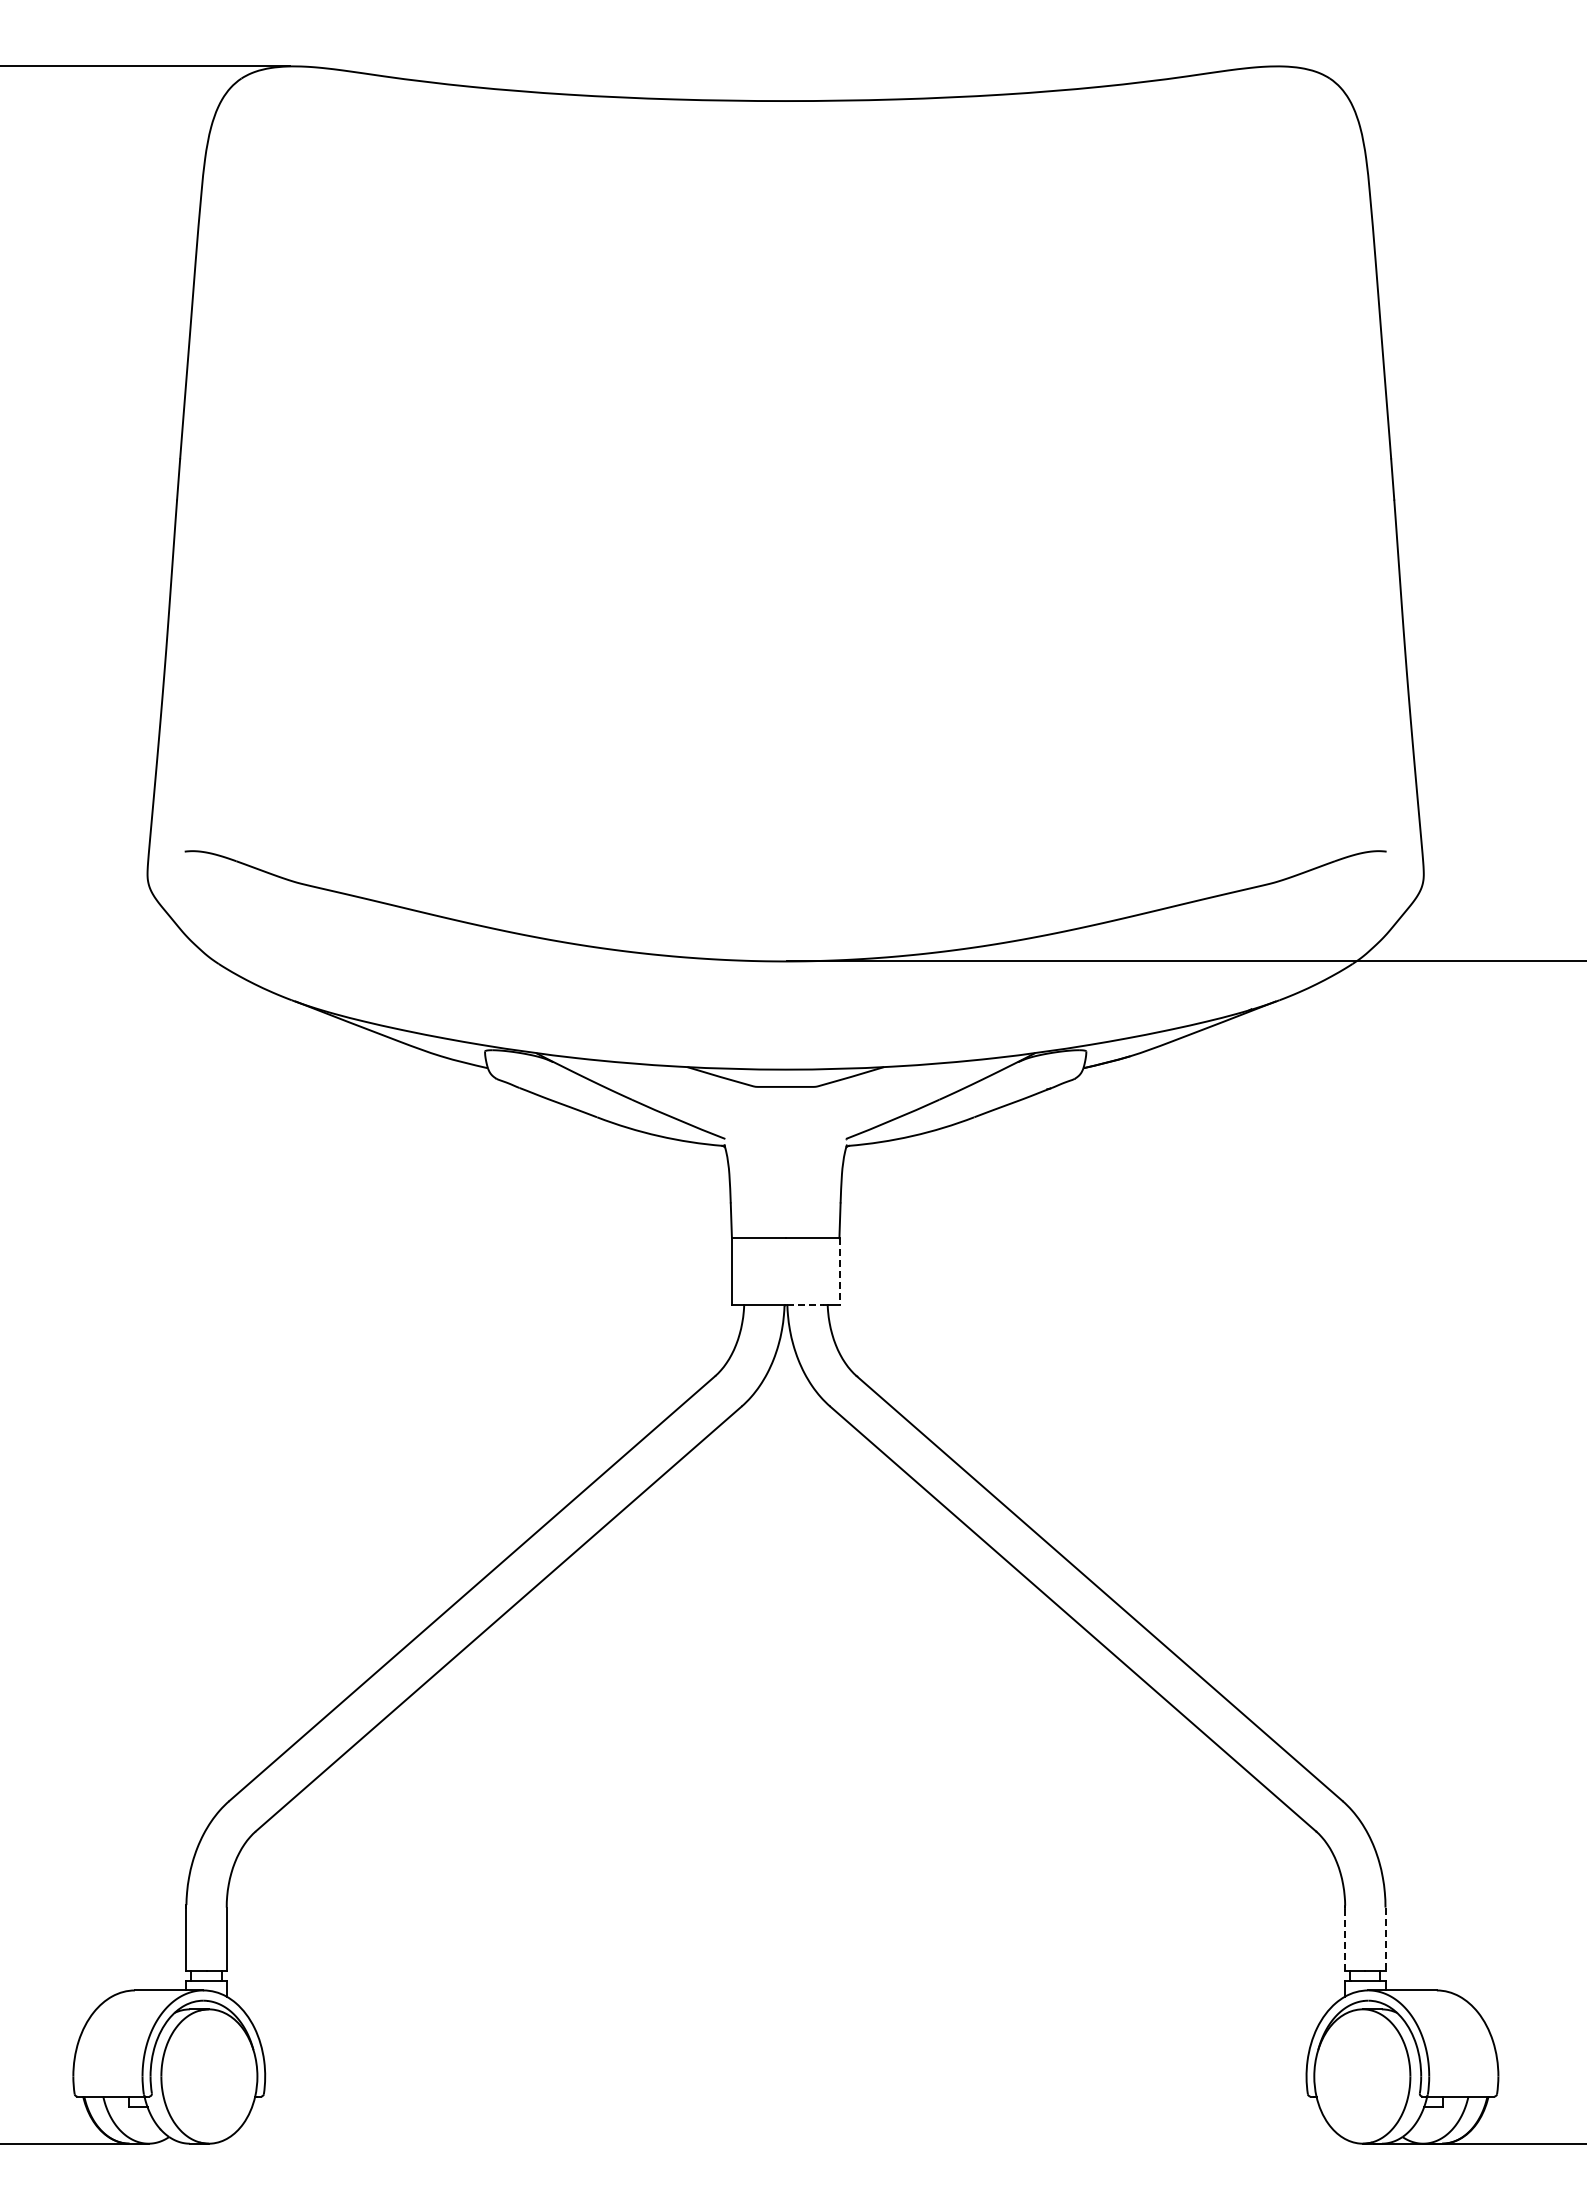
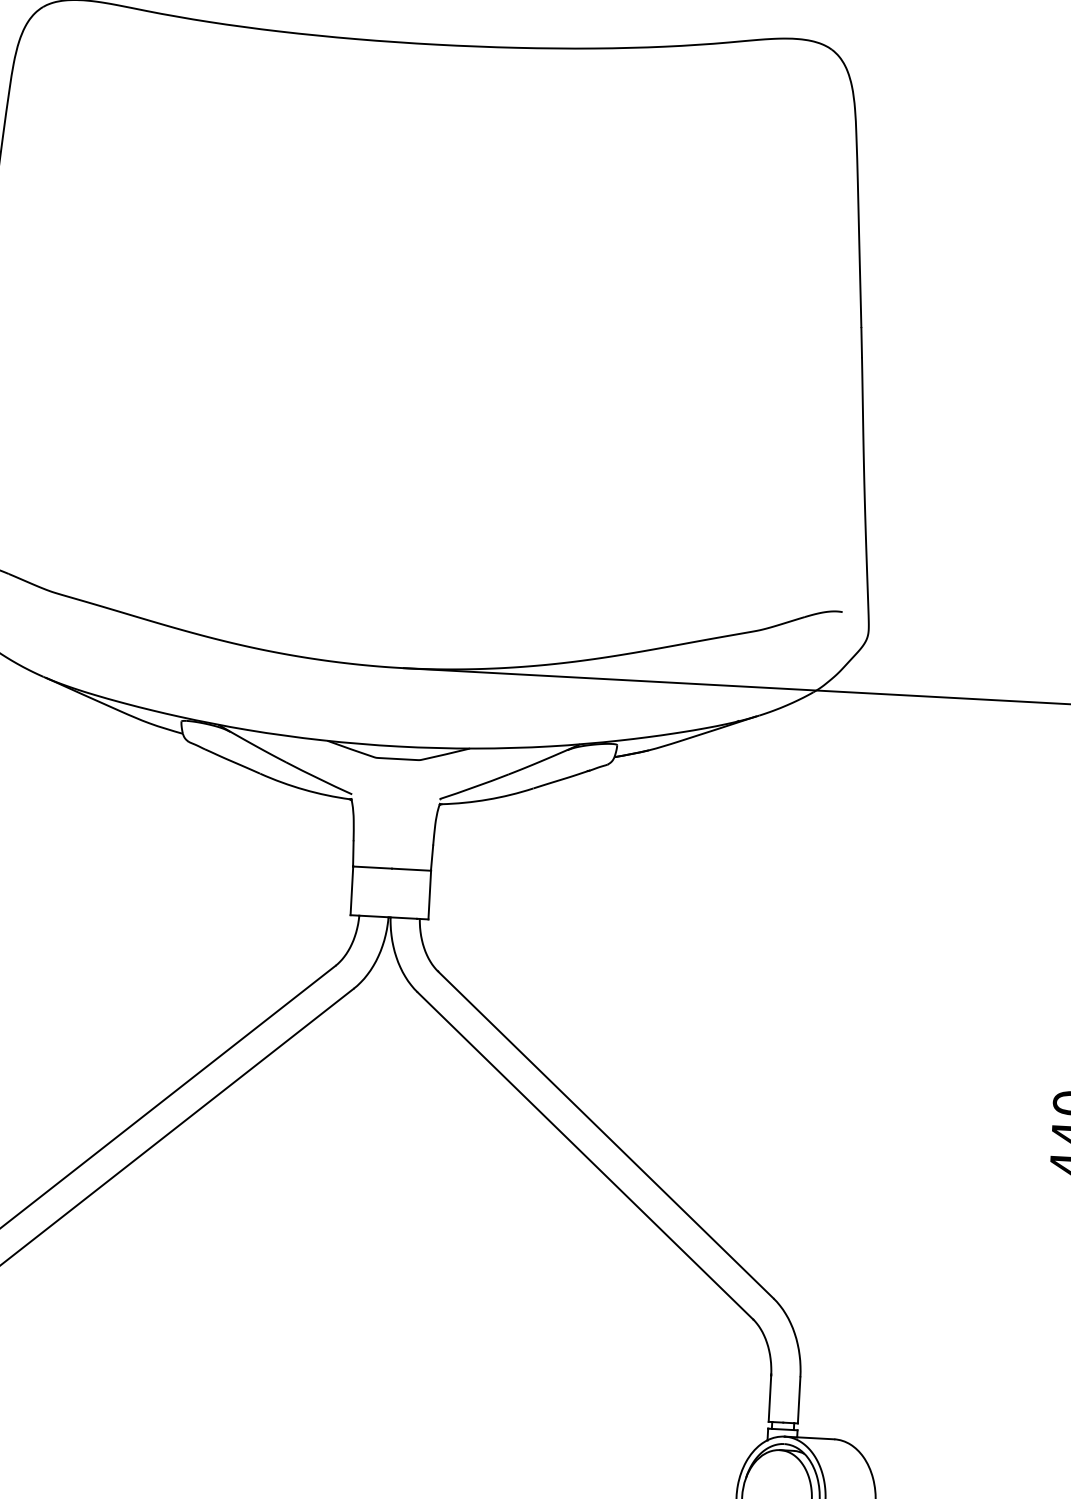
line: (839, 1271) -> (429, 894), dashed -> solid
line: (806, 1305) -> (404, 918), dashed -> solid
line: (1345, 1939) -> (770, 1398), dashed -> solid
line: (1385, 1939) -> (799, 1400), dashed -> solid

